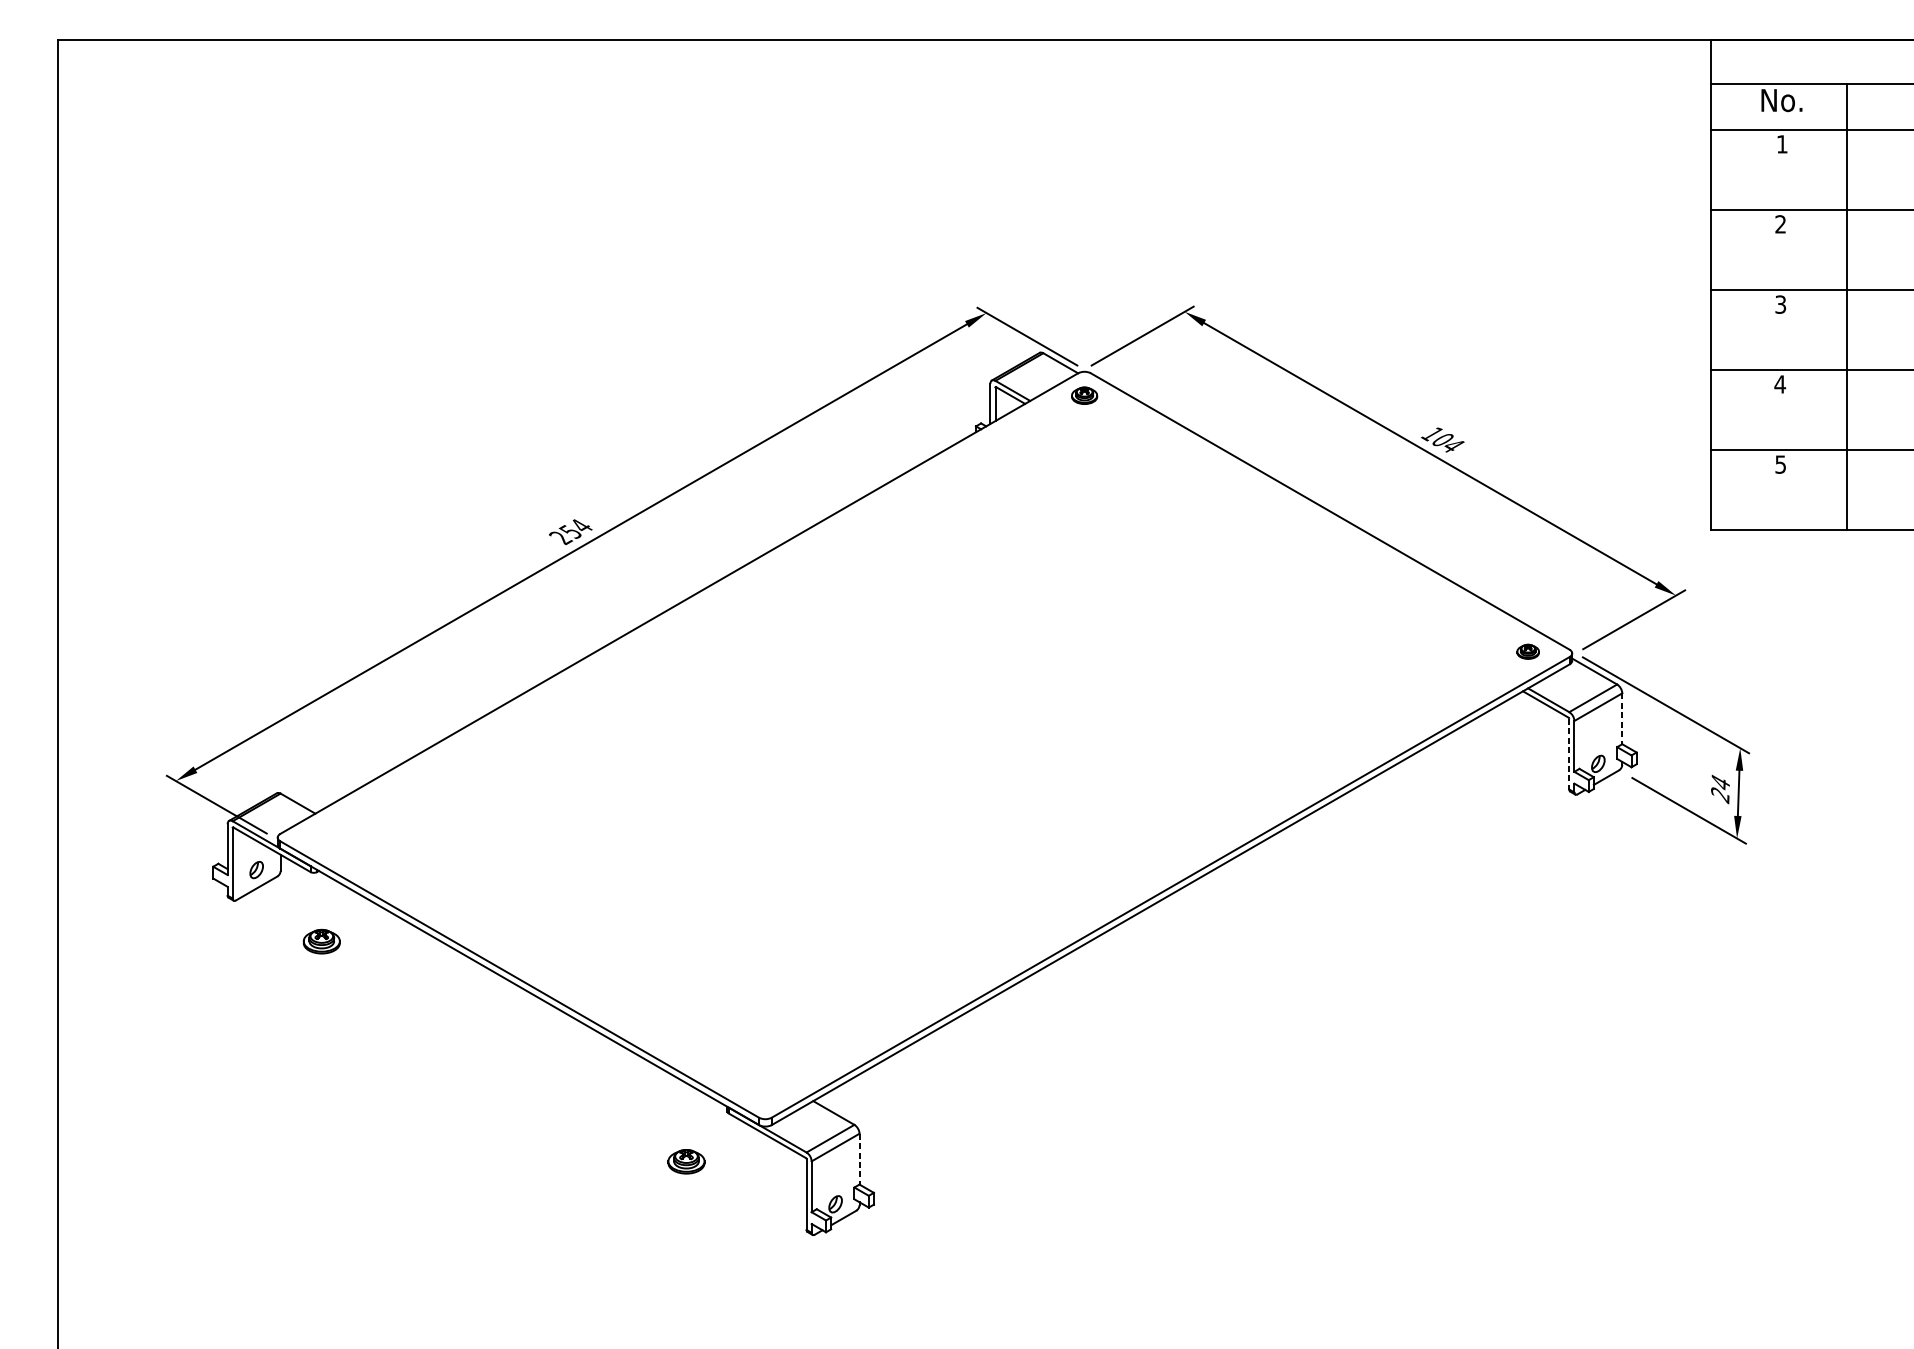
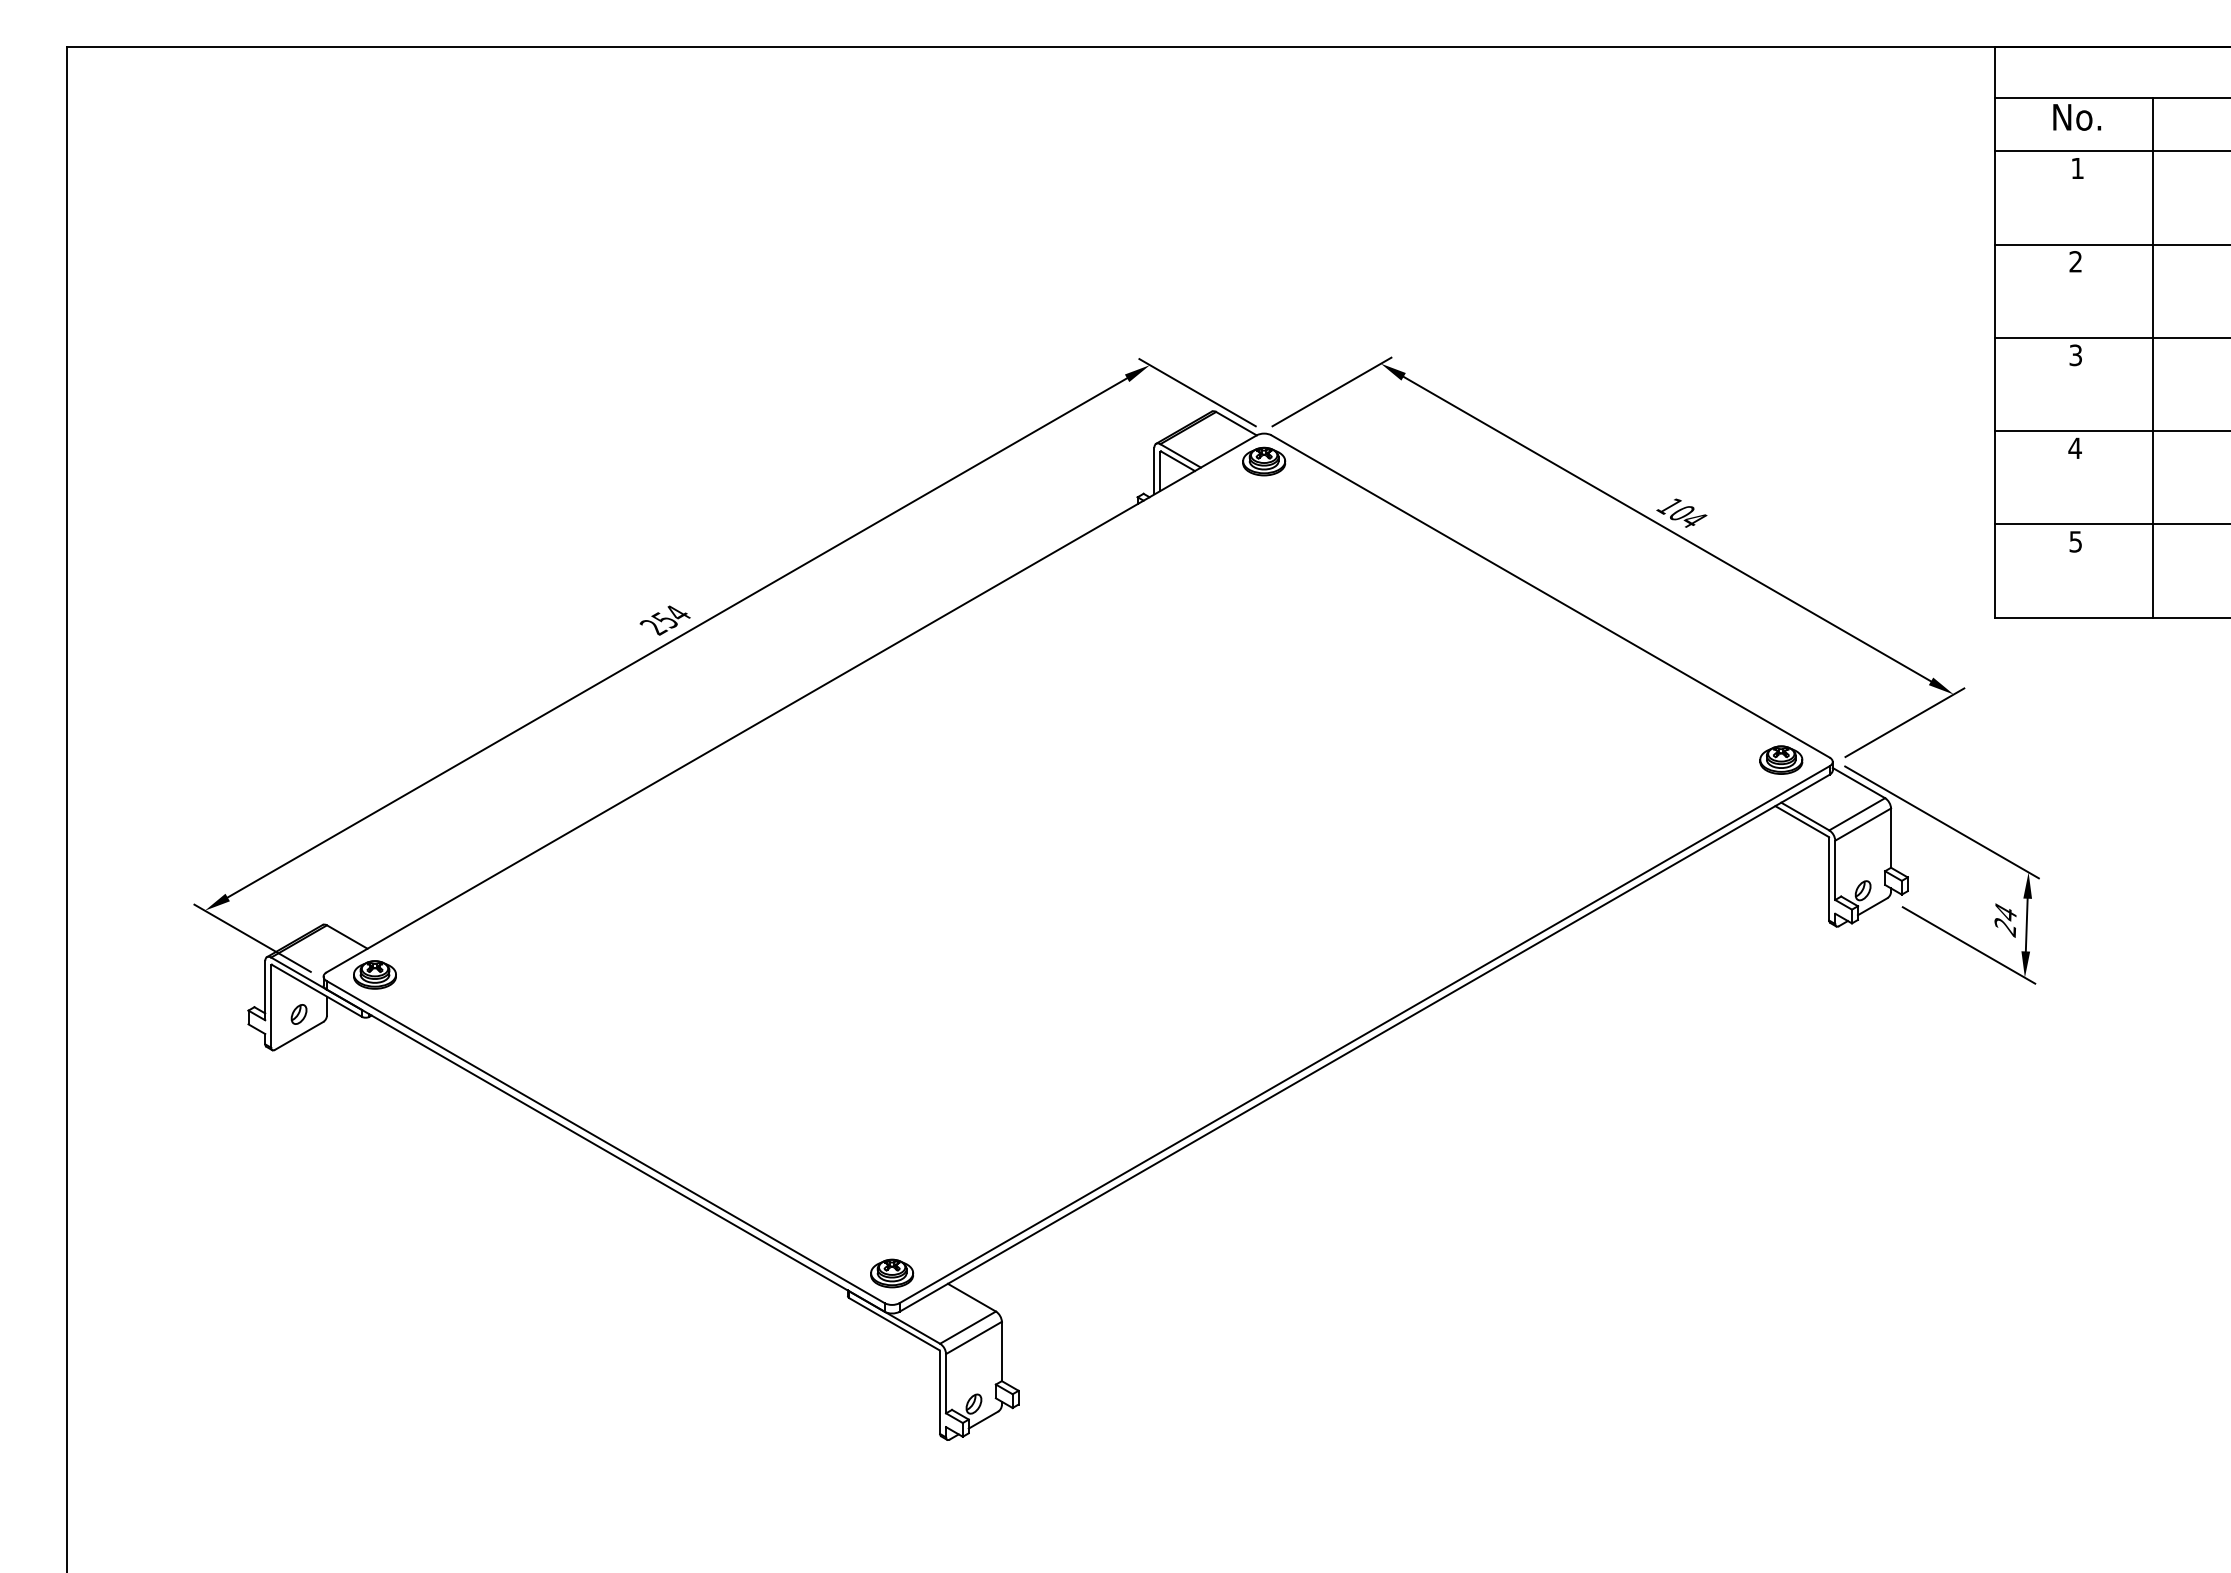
part: (1084, 395) -> (1264, 461), size x1.43
part: (1528, 651) -> (1781, 759), size x1.67
line: (1622, 719) -> (1891, 838), dashed -> solid
line: (1569, 754) -> (1829, 879), dashed -> solid
part: (321, 941) -> (374, 974), moved
line: (859, 1159) -> (1001, 1351), dashed -> solid
part: (686, 1161) -> (892, 1273), moved

